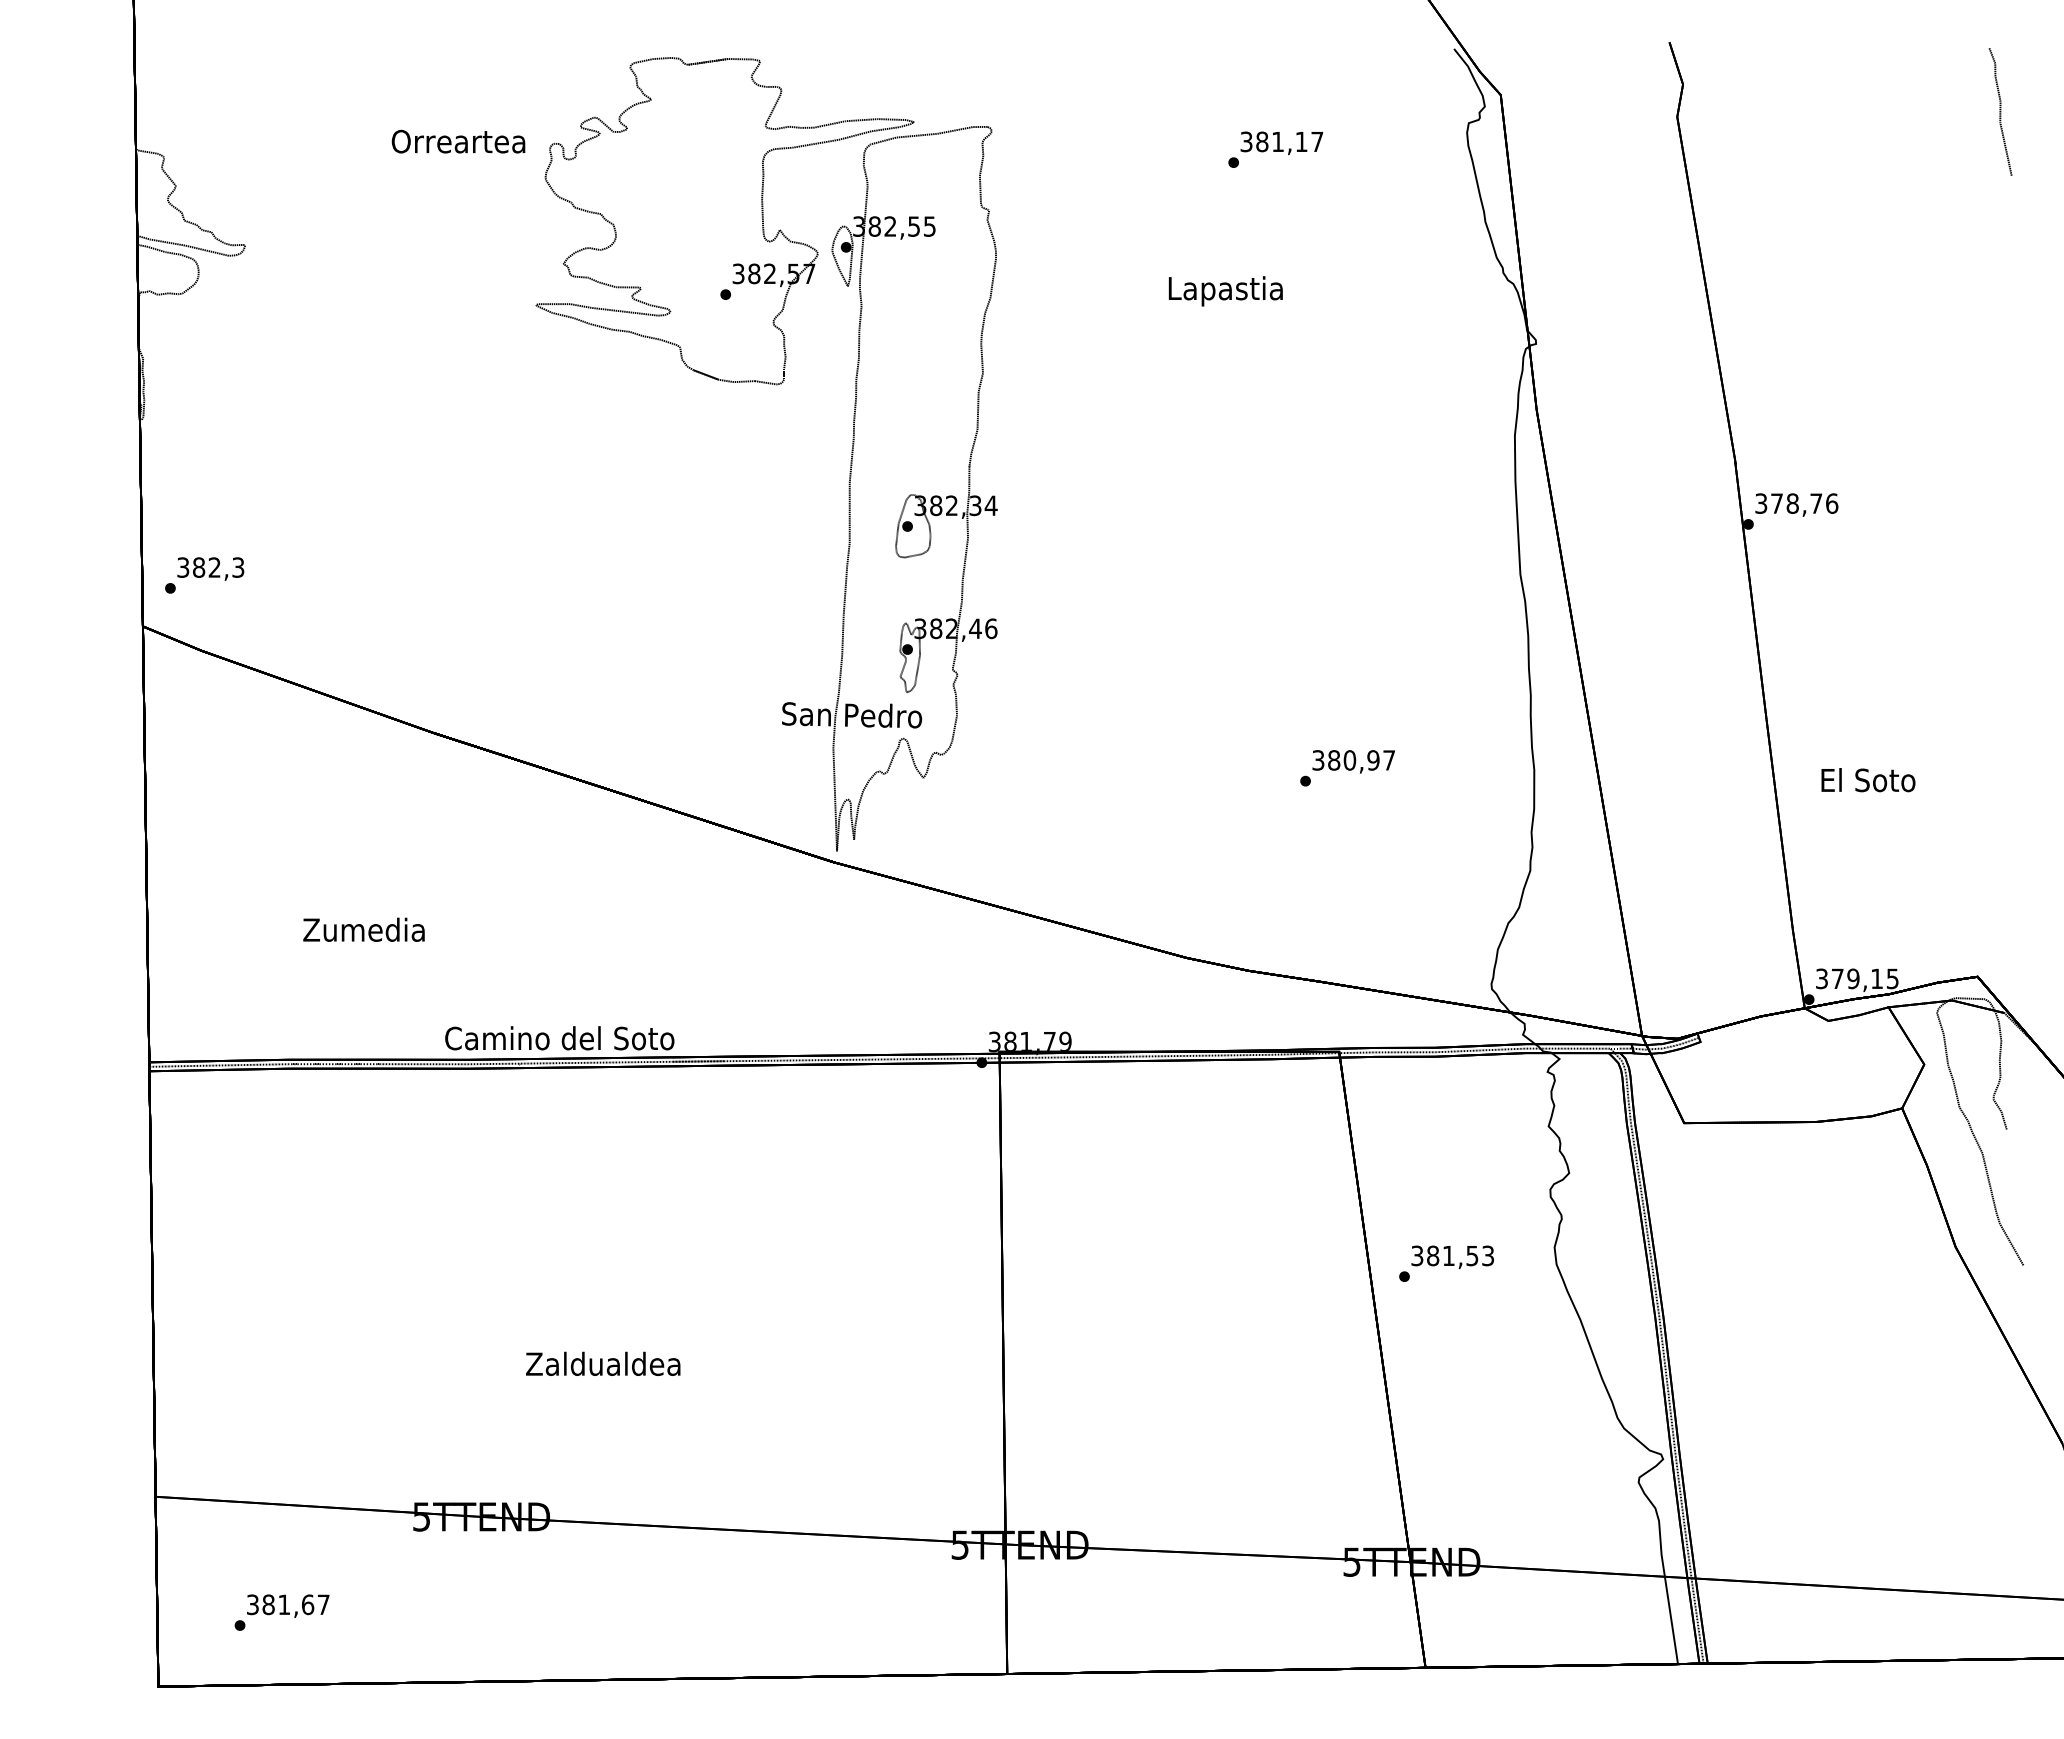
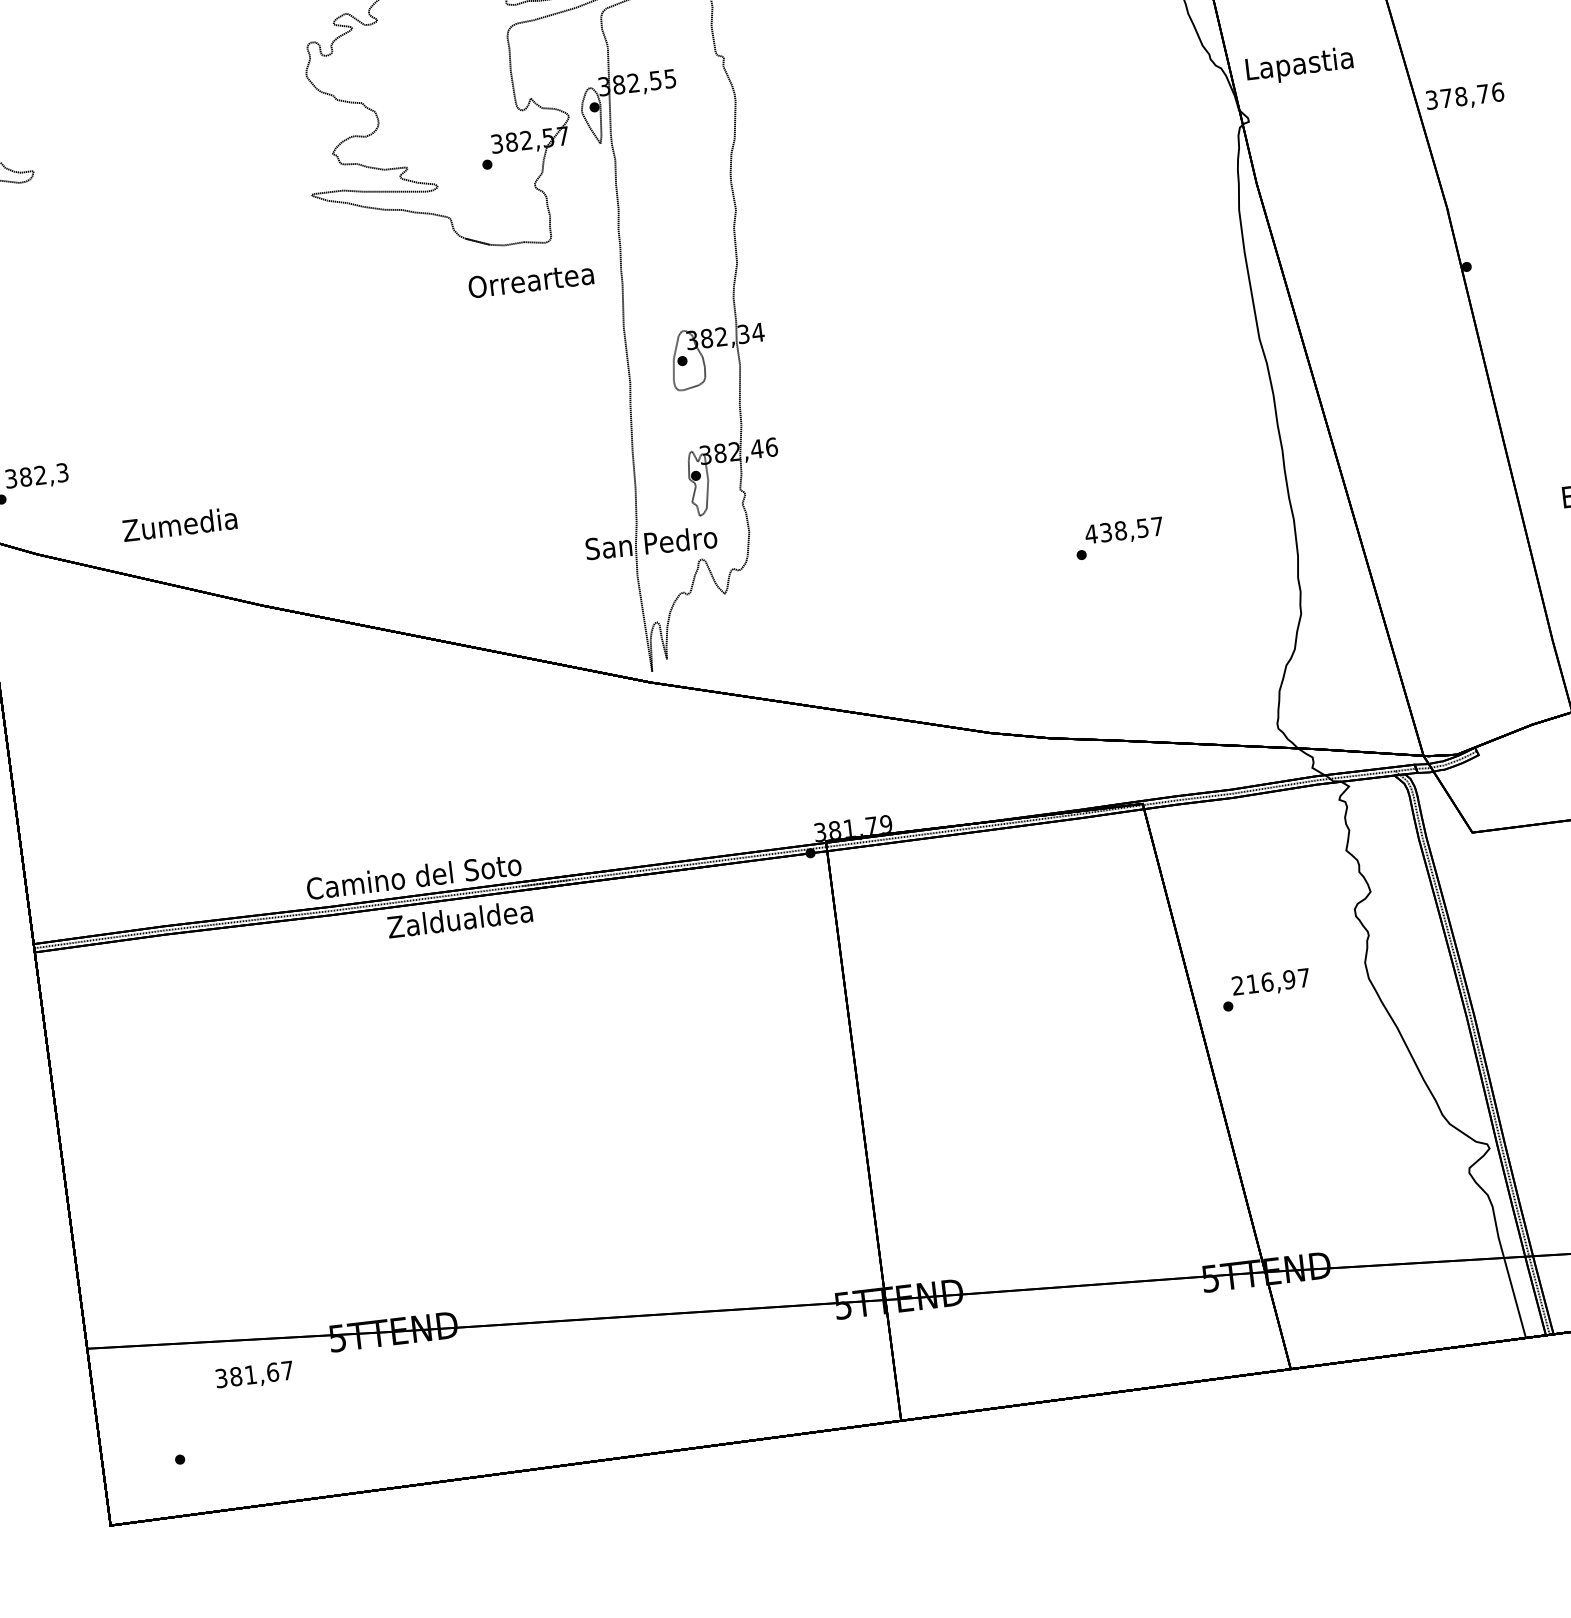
text: (458, 141) -> (531, 280), moved
text: (1225, 291) -> (1299, 66), moved
text: (1796, 504) -> (1464, 97), moved
text: (1345, 760) -> (1116, 531), 380,97 -> 438,57
text: (363, 929) -> (179, 524), moved
text: (1452, 1255) -> (1270, 981), 381,53 -> 216,97
text: (603, 1363) -> (460, 918), moved
text: (288, 1605) -> (254, 1375), moved

